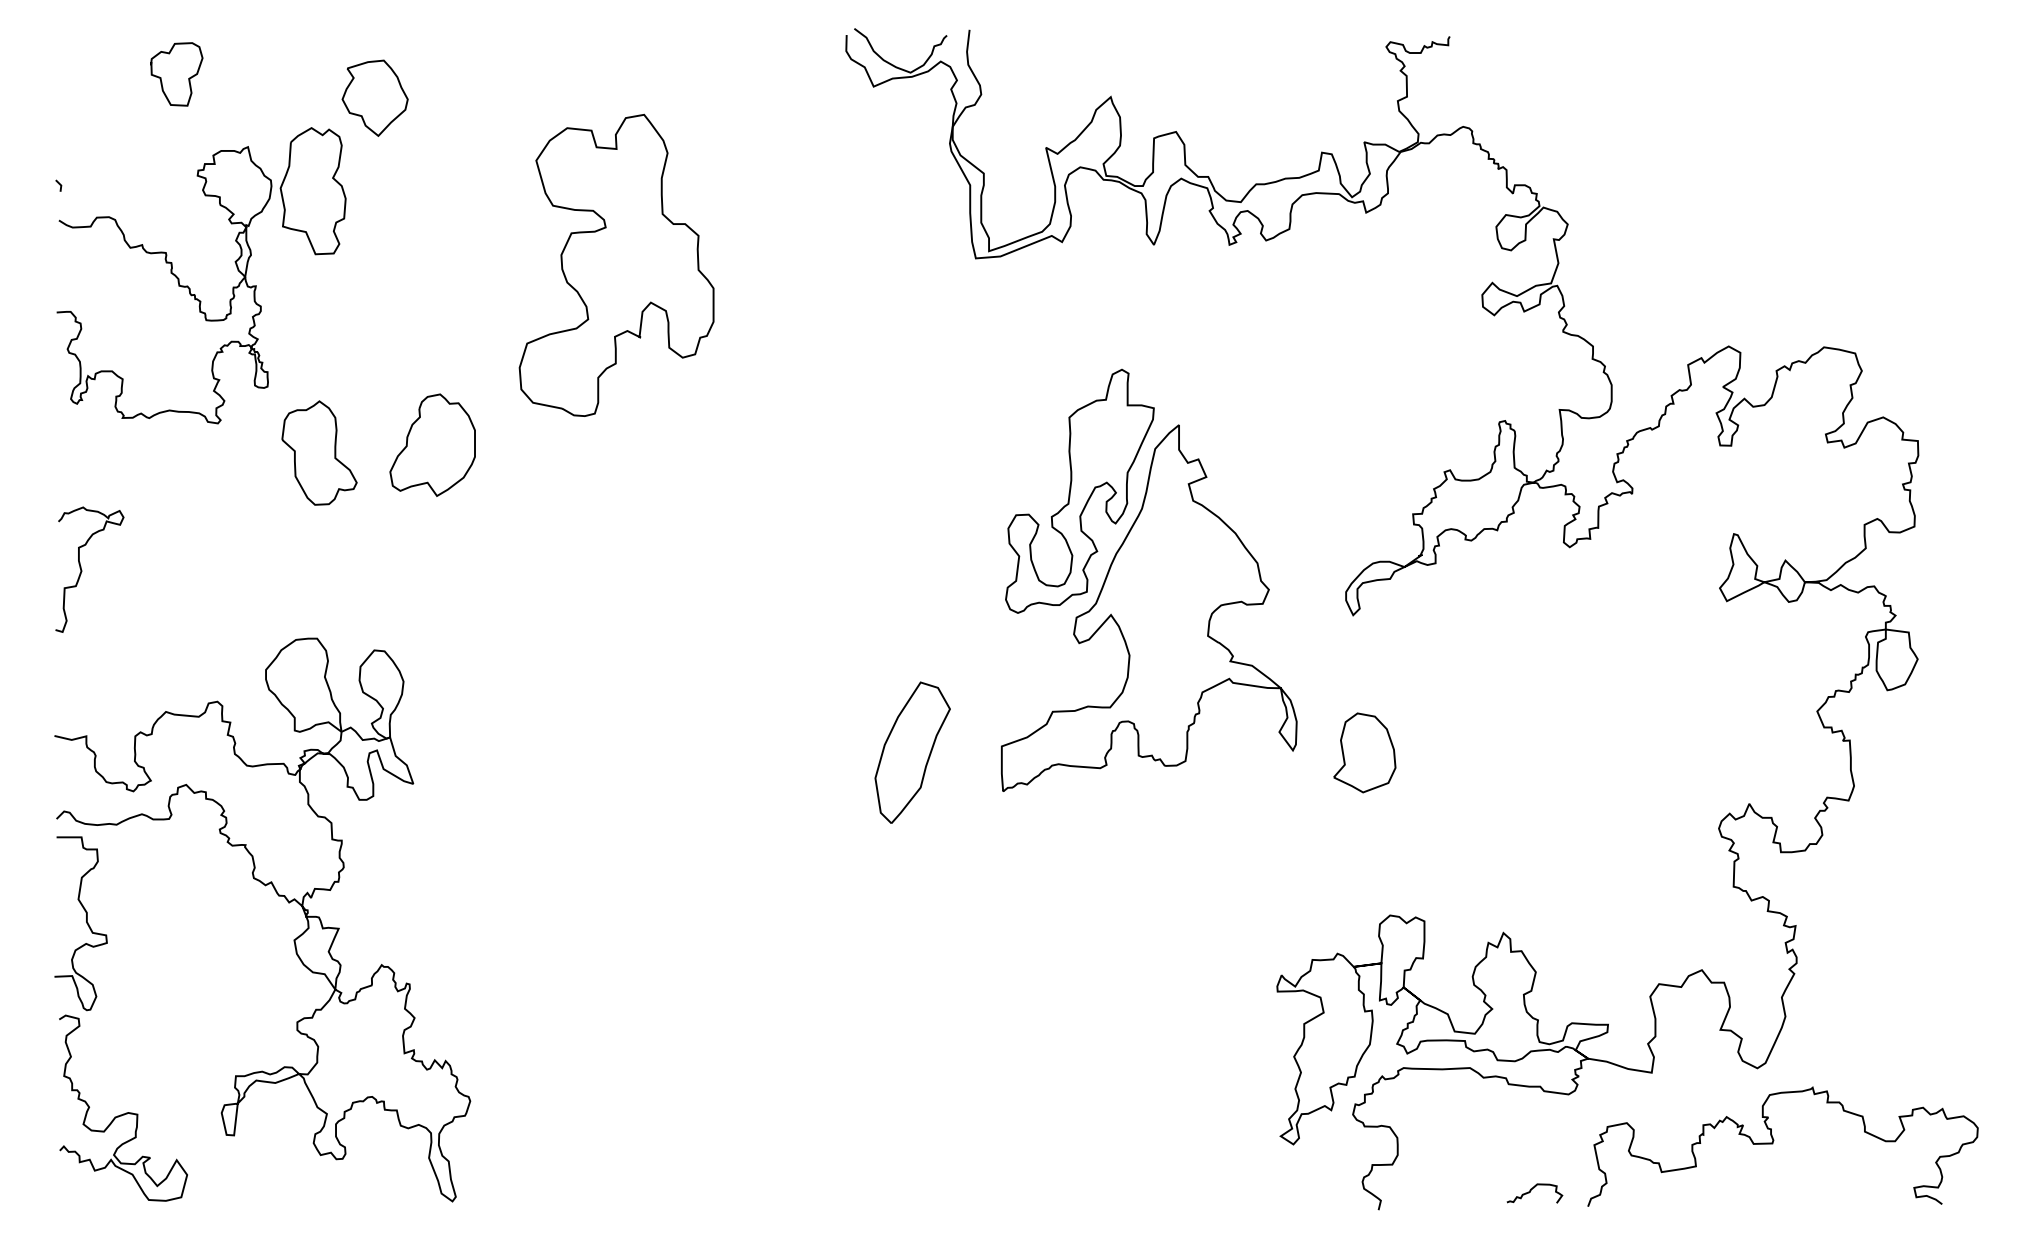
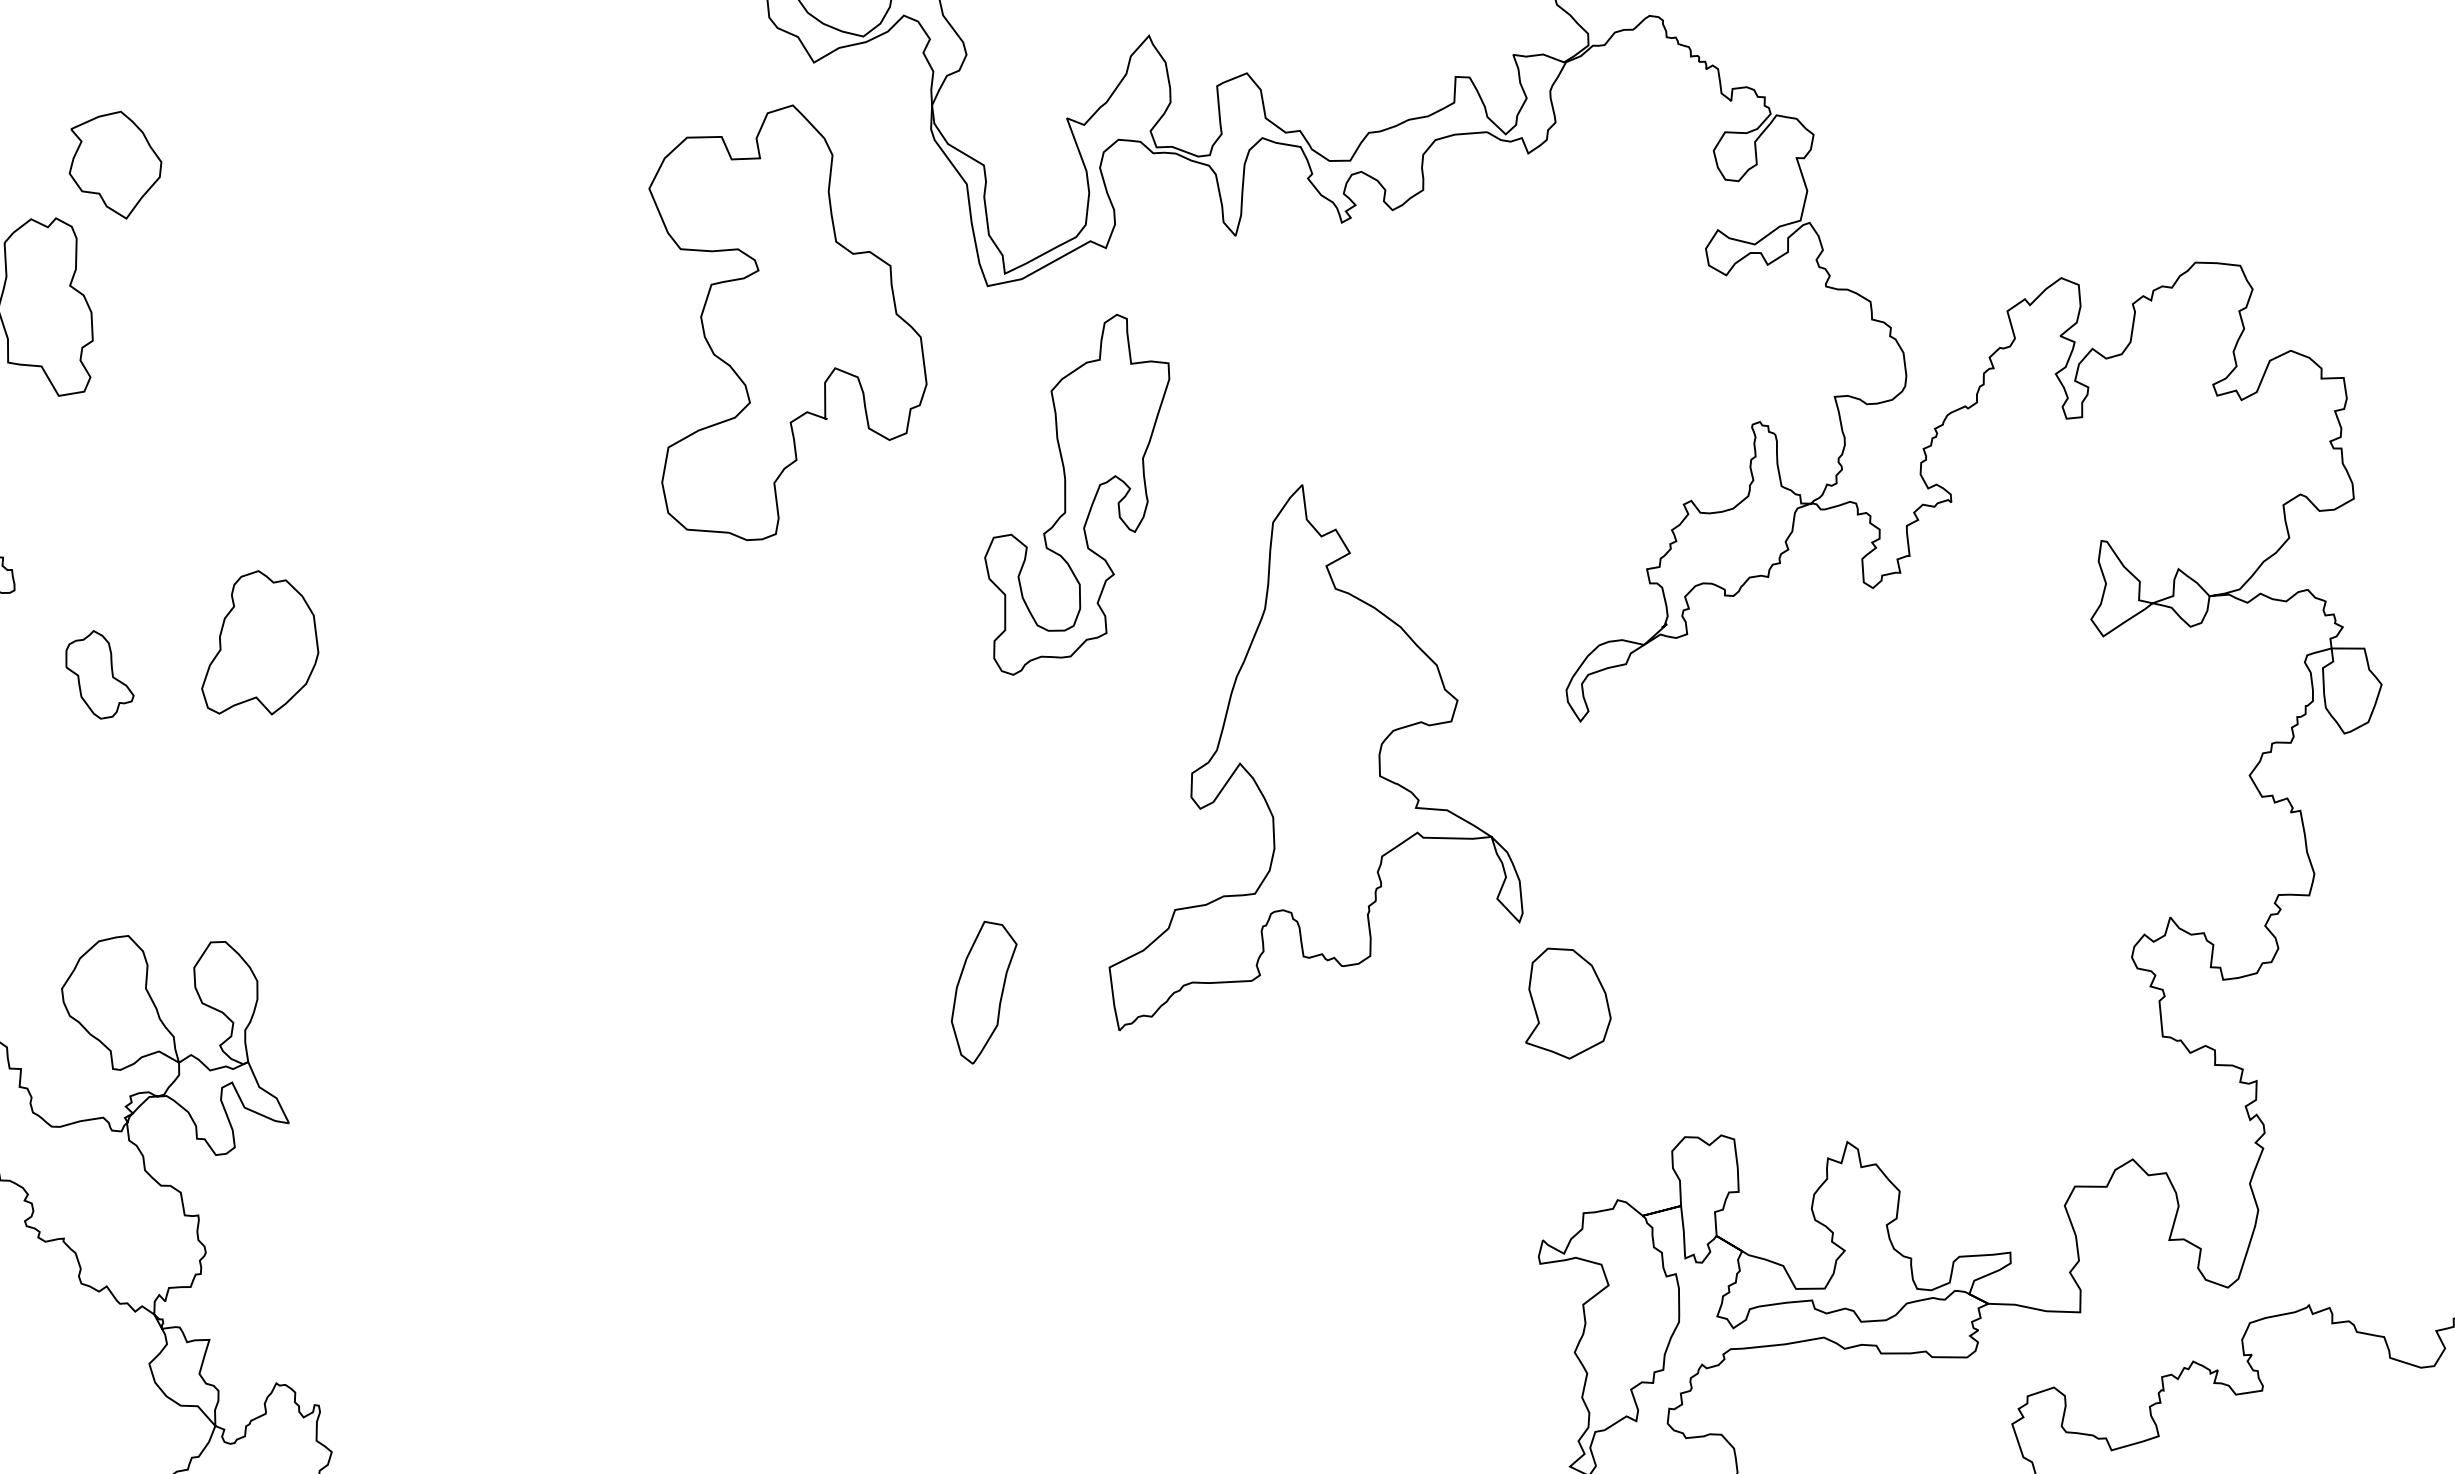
part: (616, 264) -> (780, 320), moved
part: (319, 452) -> (99, 673), size x0.6
part: (1079, 490) -> (1078, 491), moved
part: (912, 752) -> (985, 991), size x0.7
part: (1364, 752) -> (1564, 1002), moved

